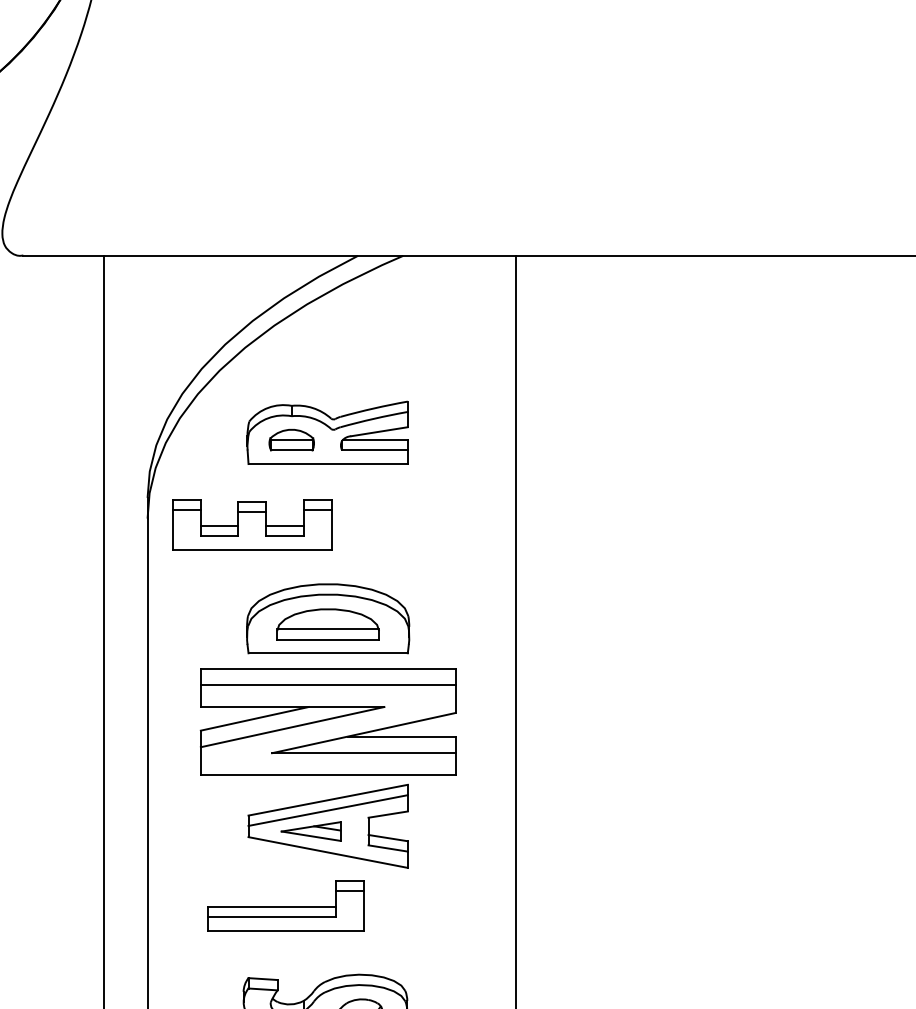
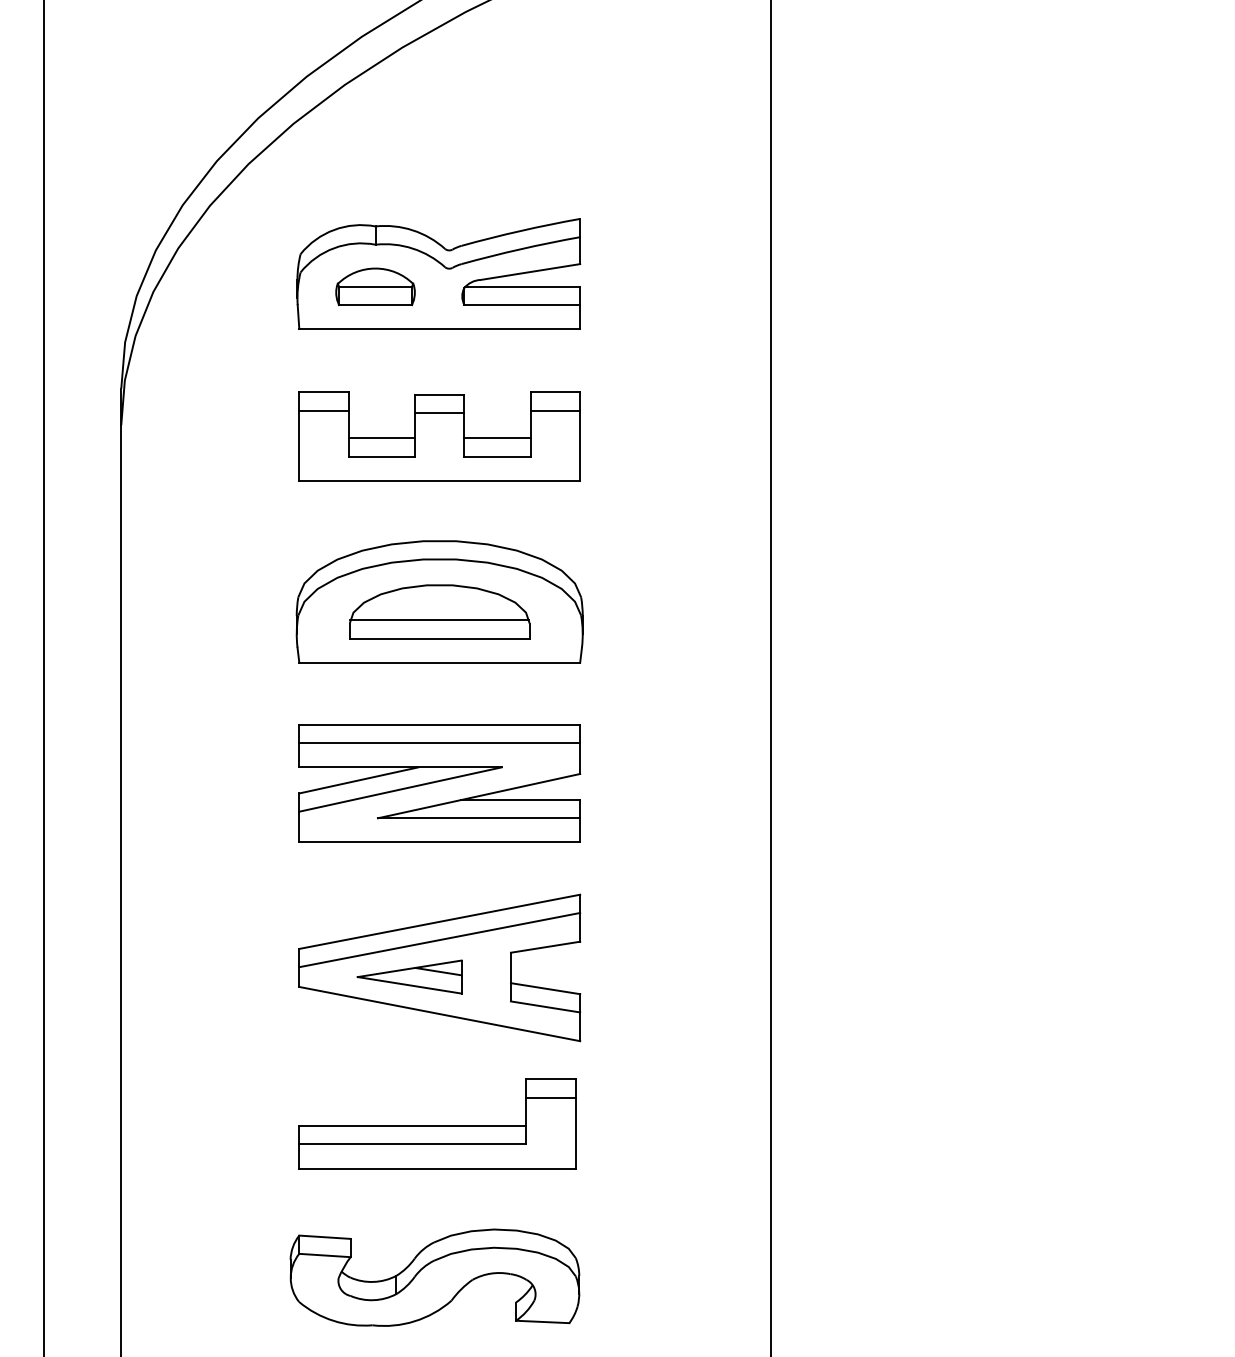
part: (252, 524) -> (440, 435), moved
part: (327, 721) -> (438, 783), size x0.62
part: (285, 905) -> (436, 1123), moved

